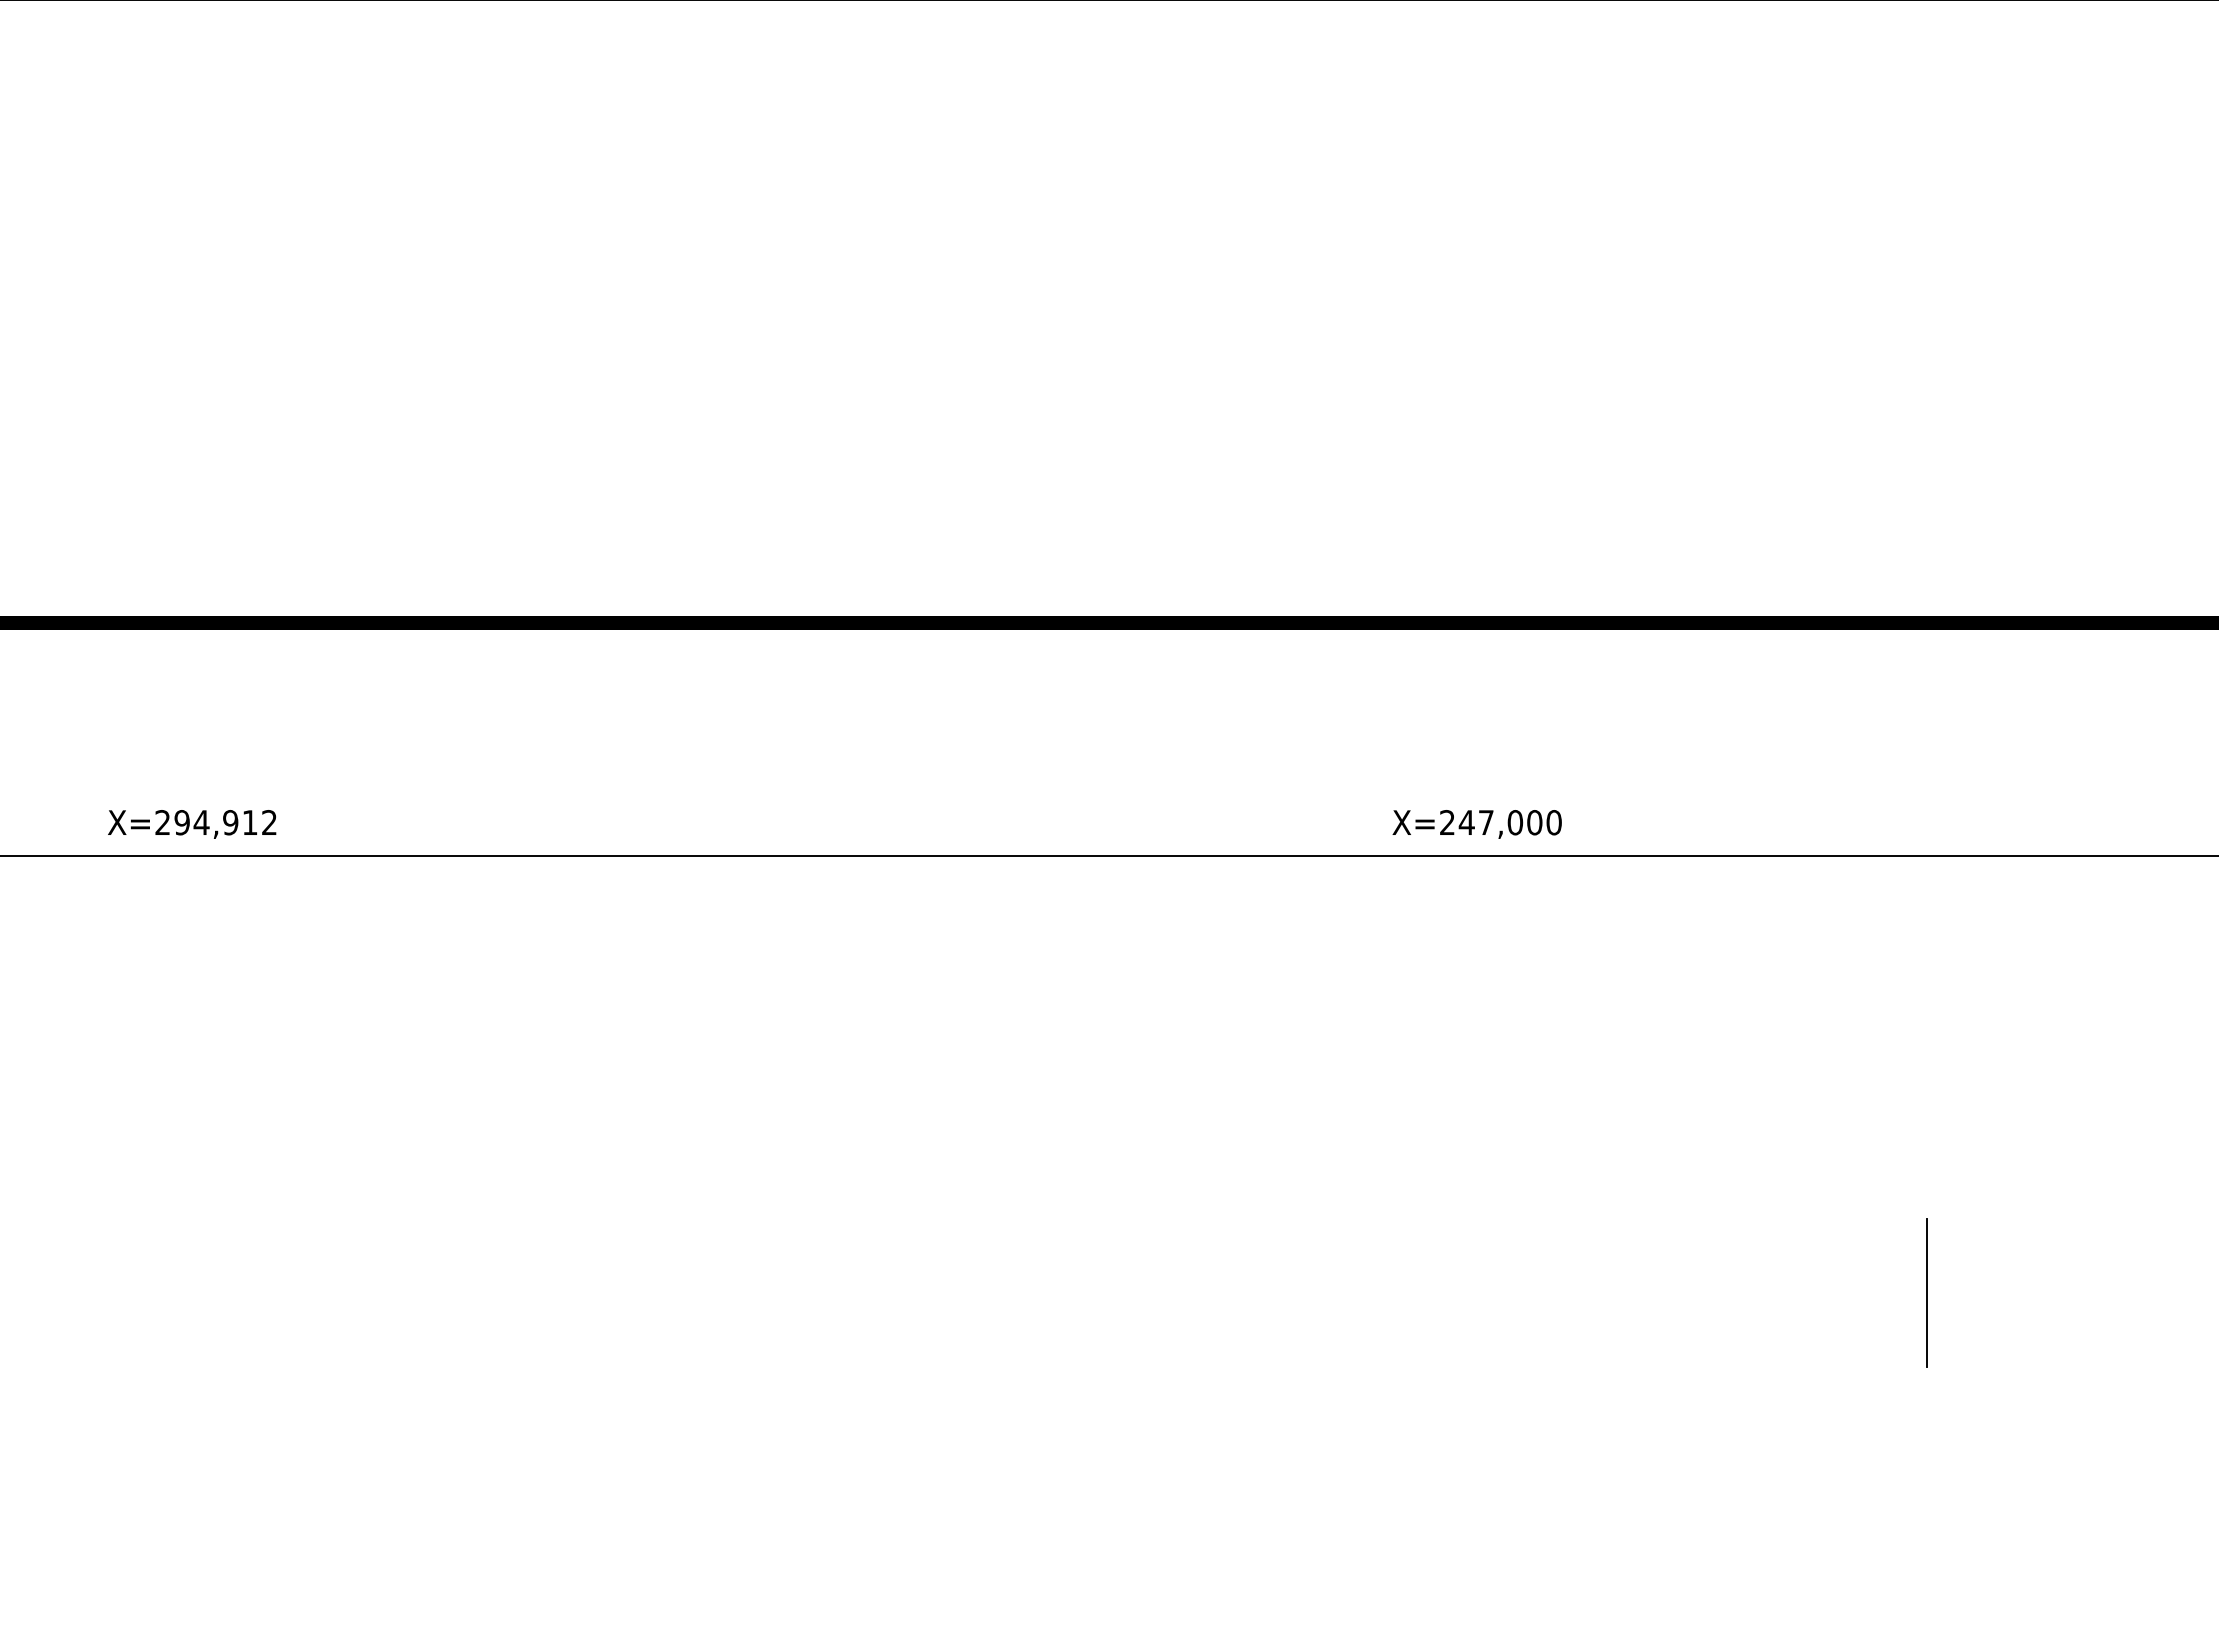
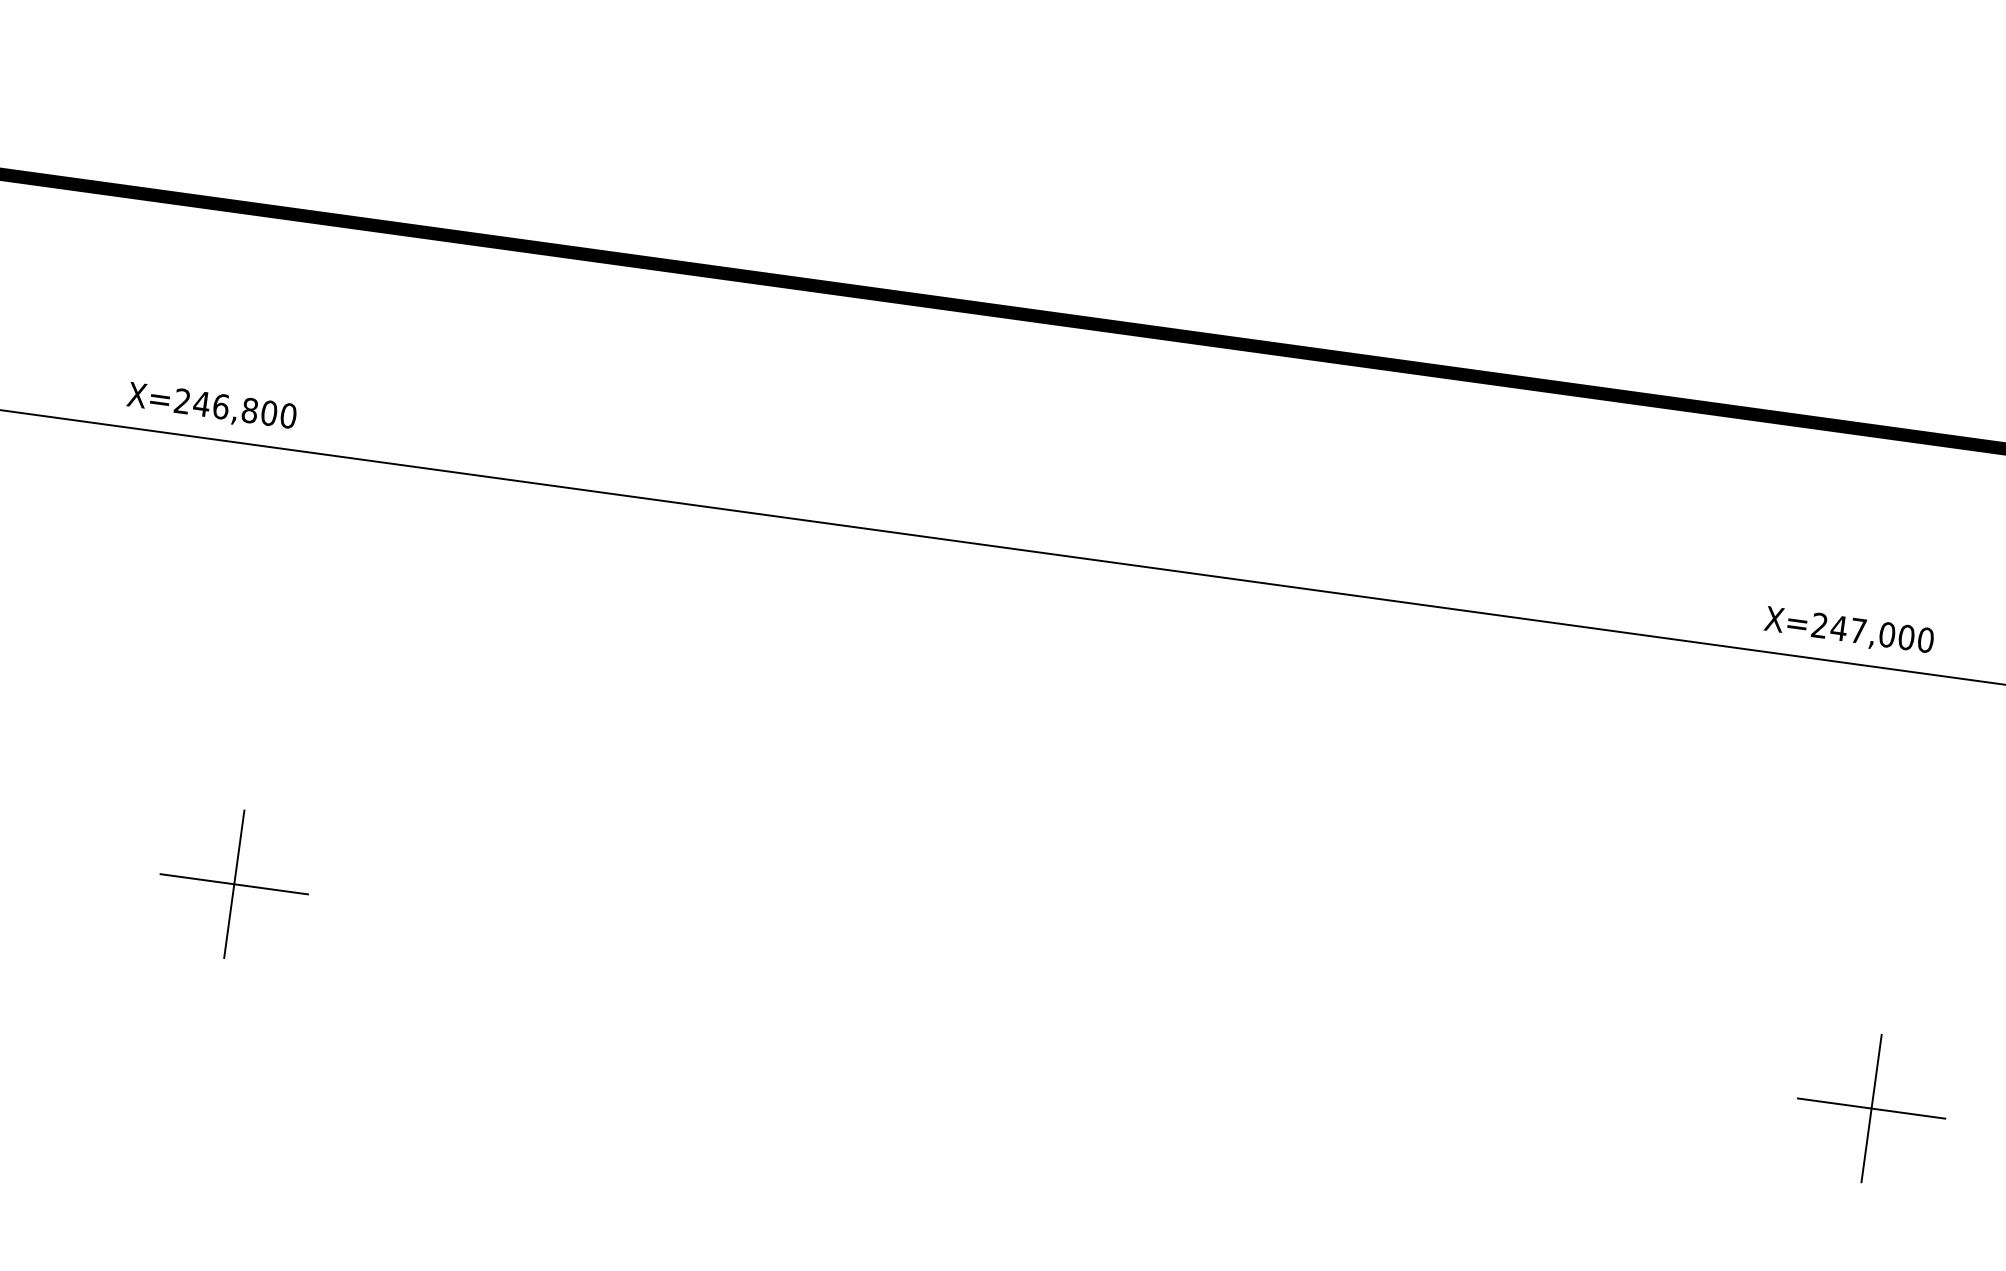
text: (225, 822) -> (244, 409), X=294,912 -> X=246,800
text: (1476, 824) -> (1848, 631), moved
part: (278, 1292) -> (233, 883), added
line: (1926, 1292) -> (1871, 1108), added

